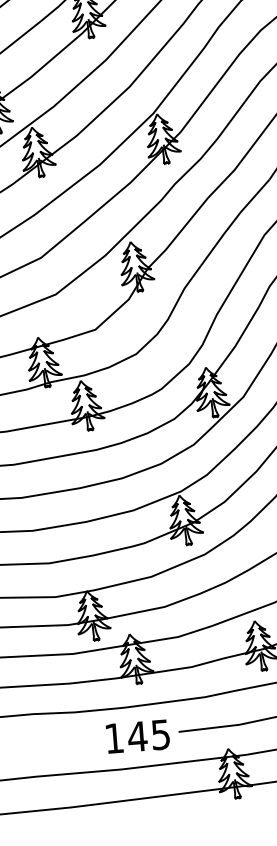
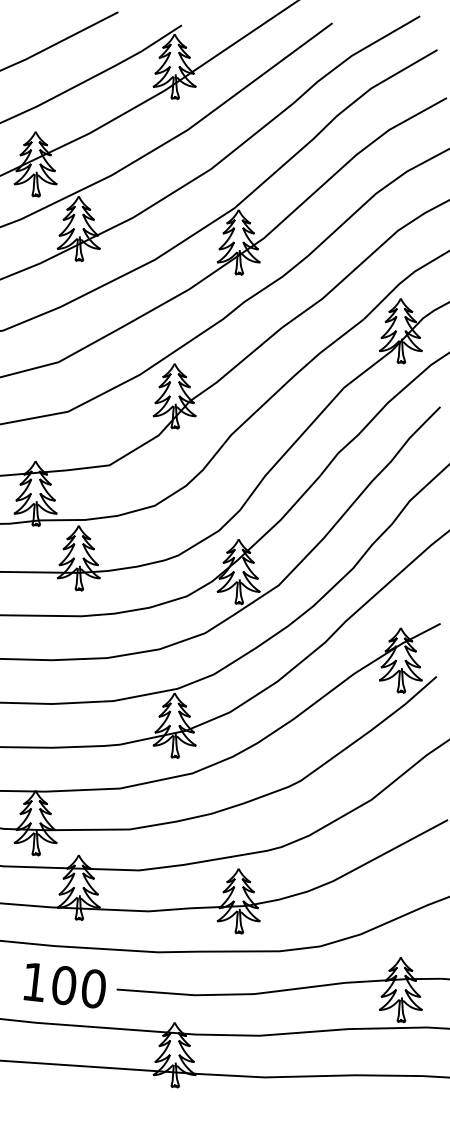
text: (148, 736) -> (77, 987), 145 -> 100

